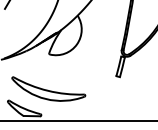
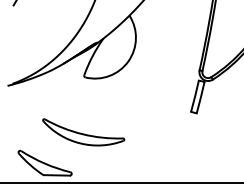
part: (48, 88) -> (83, 131), size x0.7

